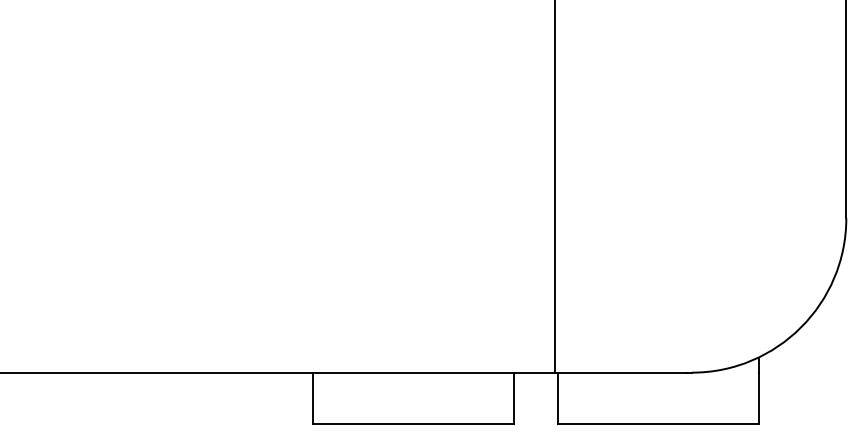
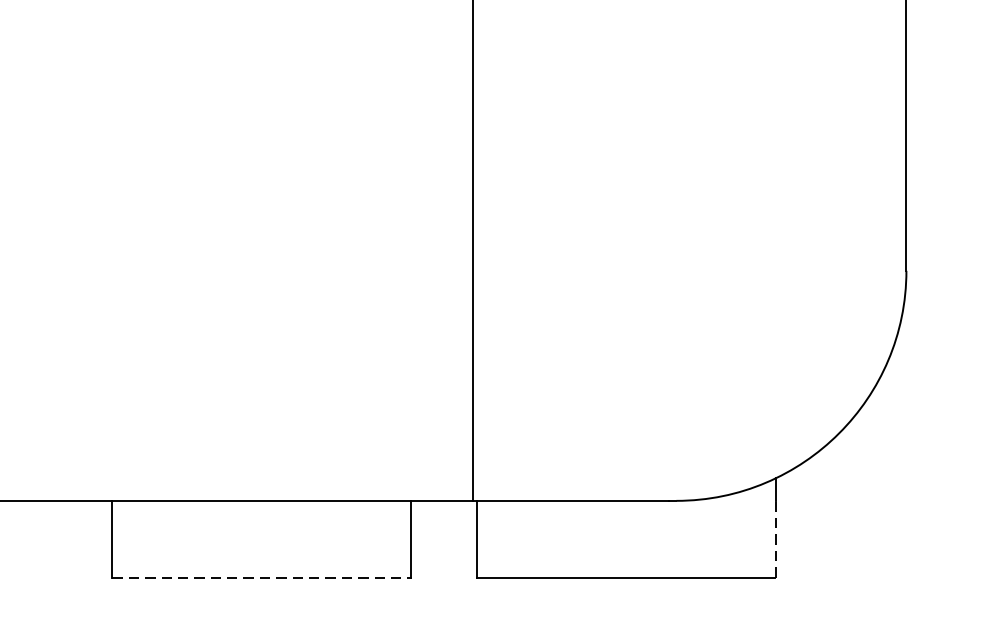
line: (758, 398) -> (775, 539), solid -> dashed
line: (413, 424) -> (261, 578), solid -> dashed

